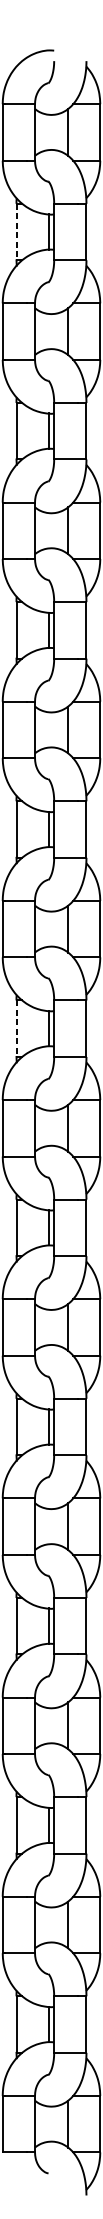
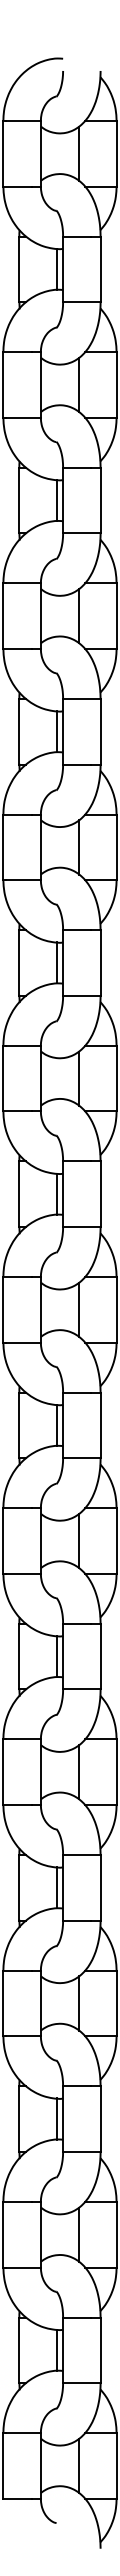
line: (16, 232) -> (19, 269), dashed -> solid
line: (16, 1028) -> (19, 1194), dashed -> solid

